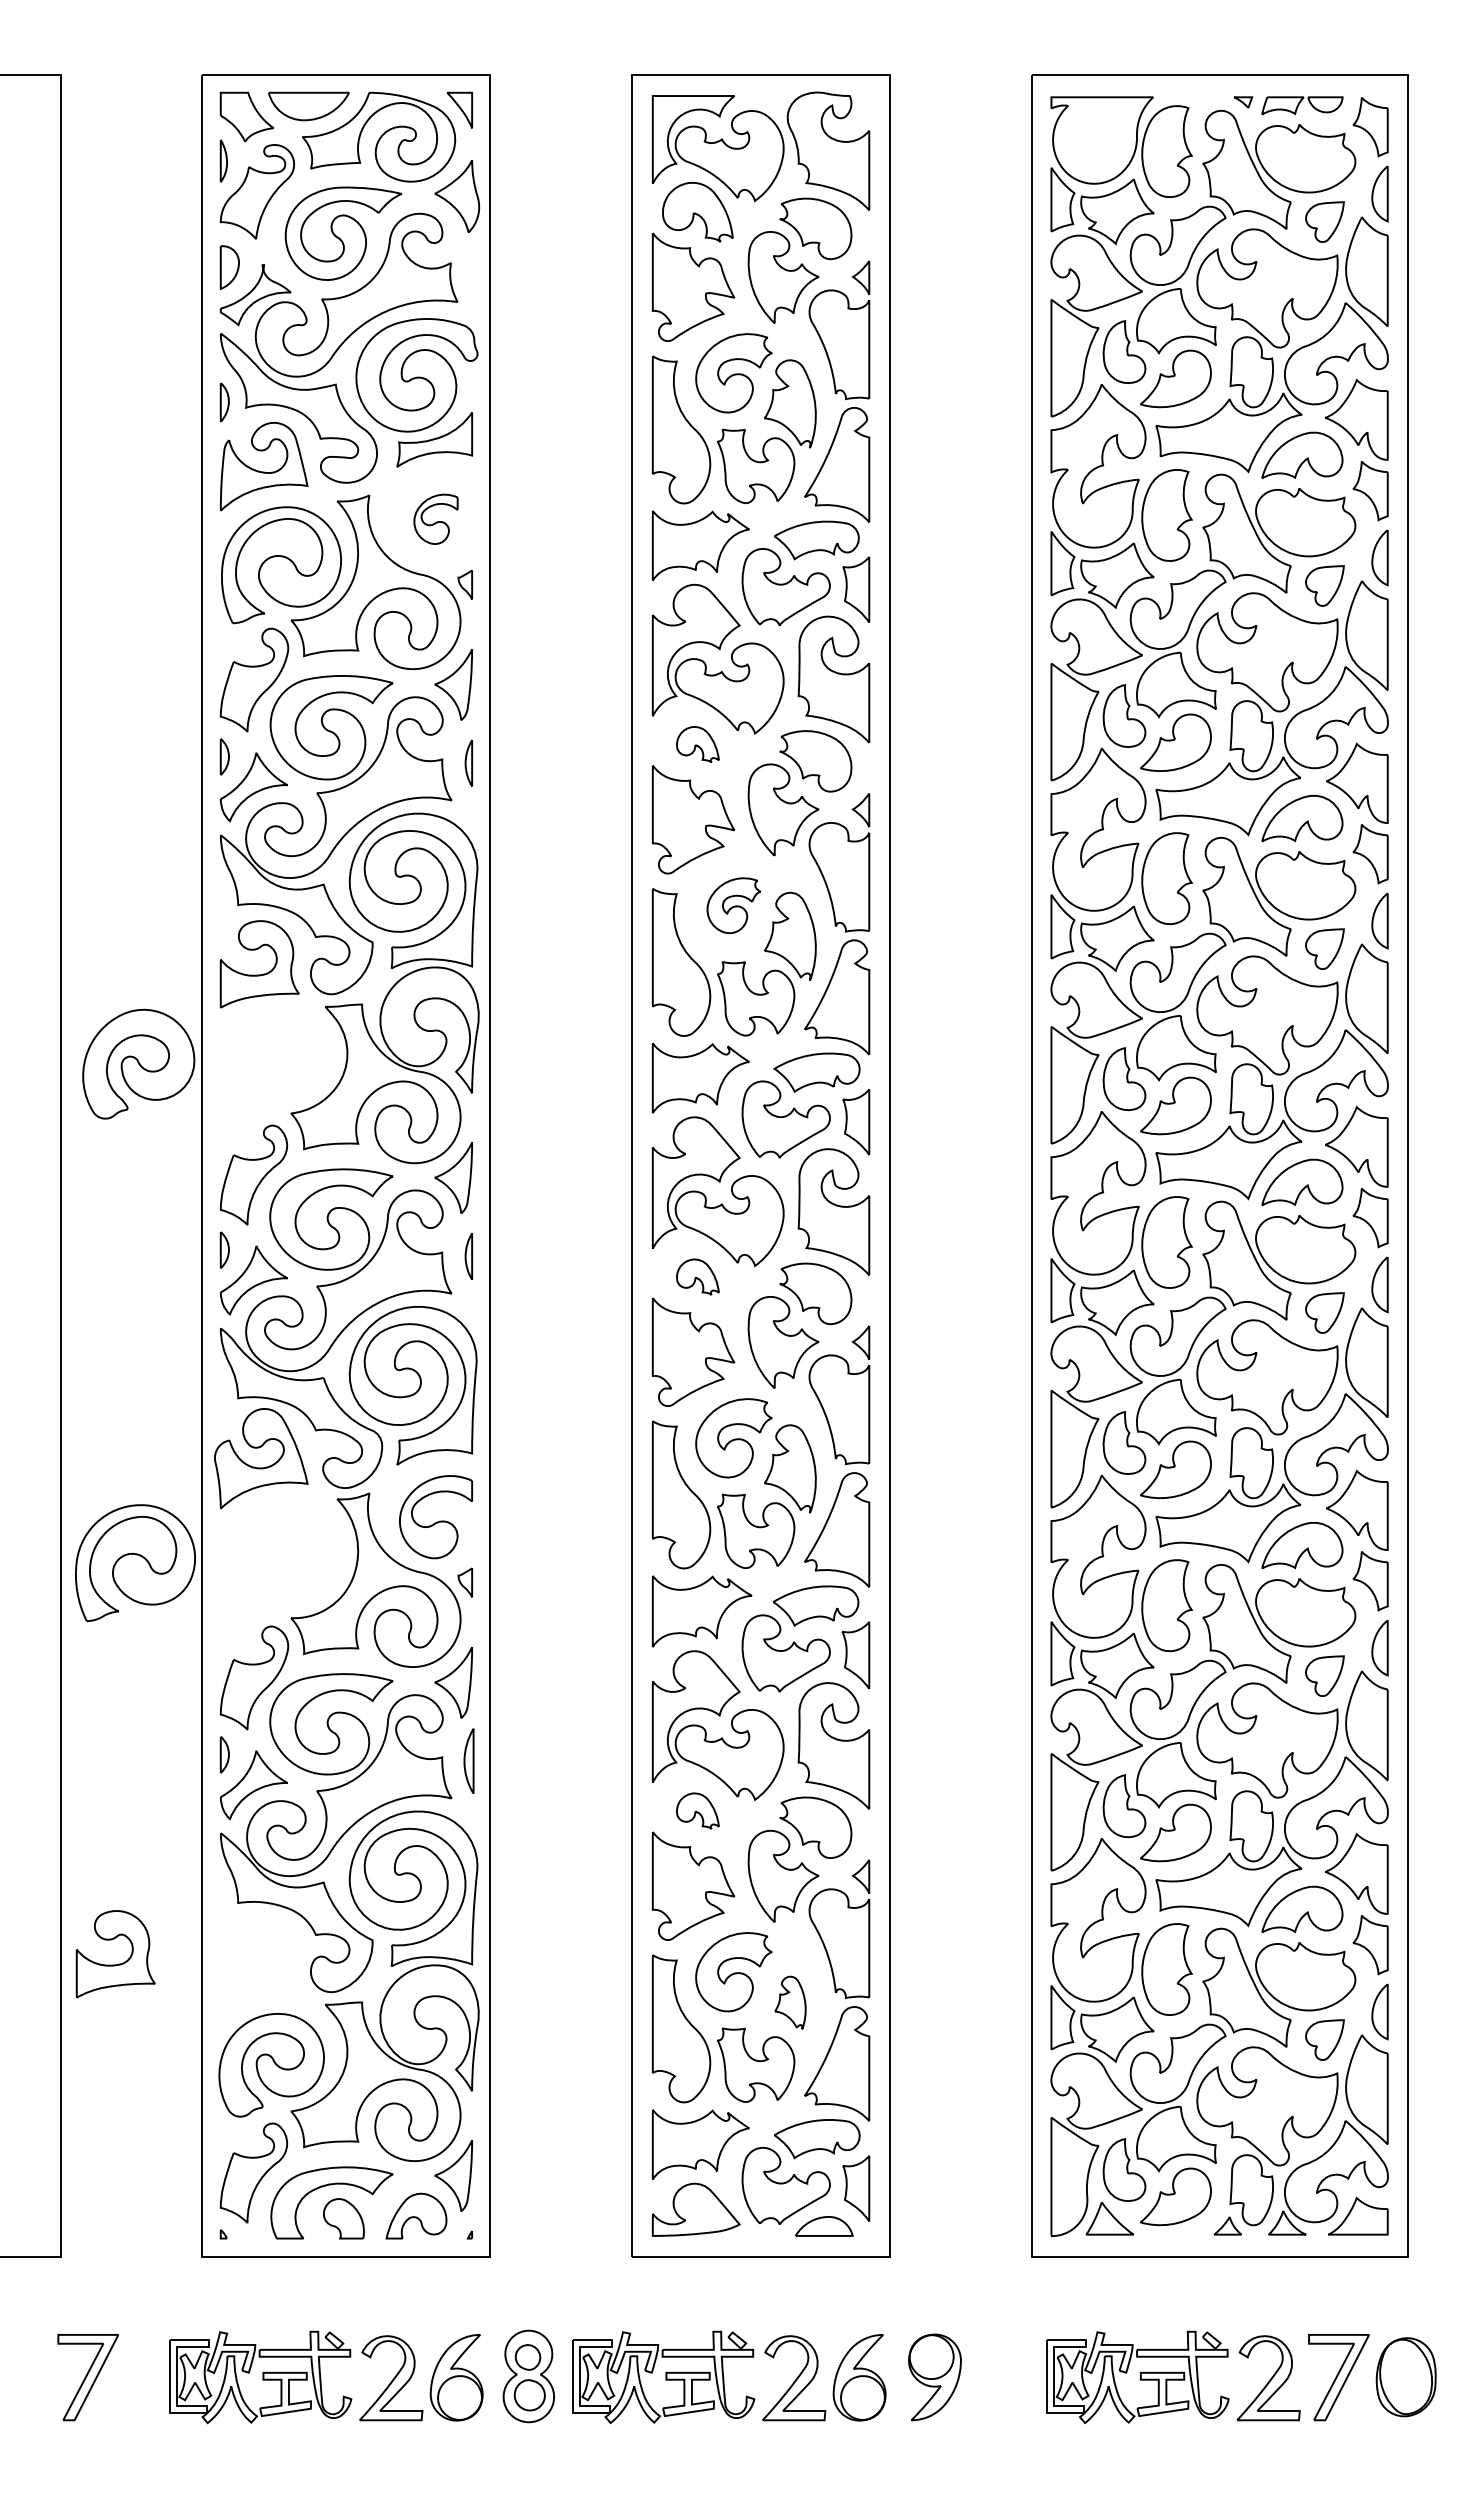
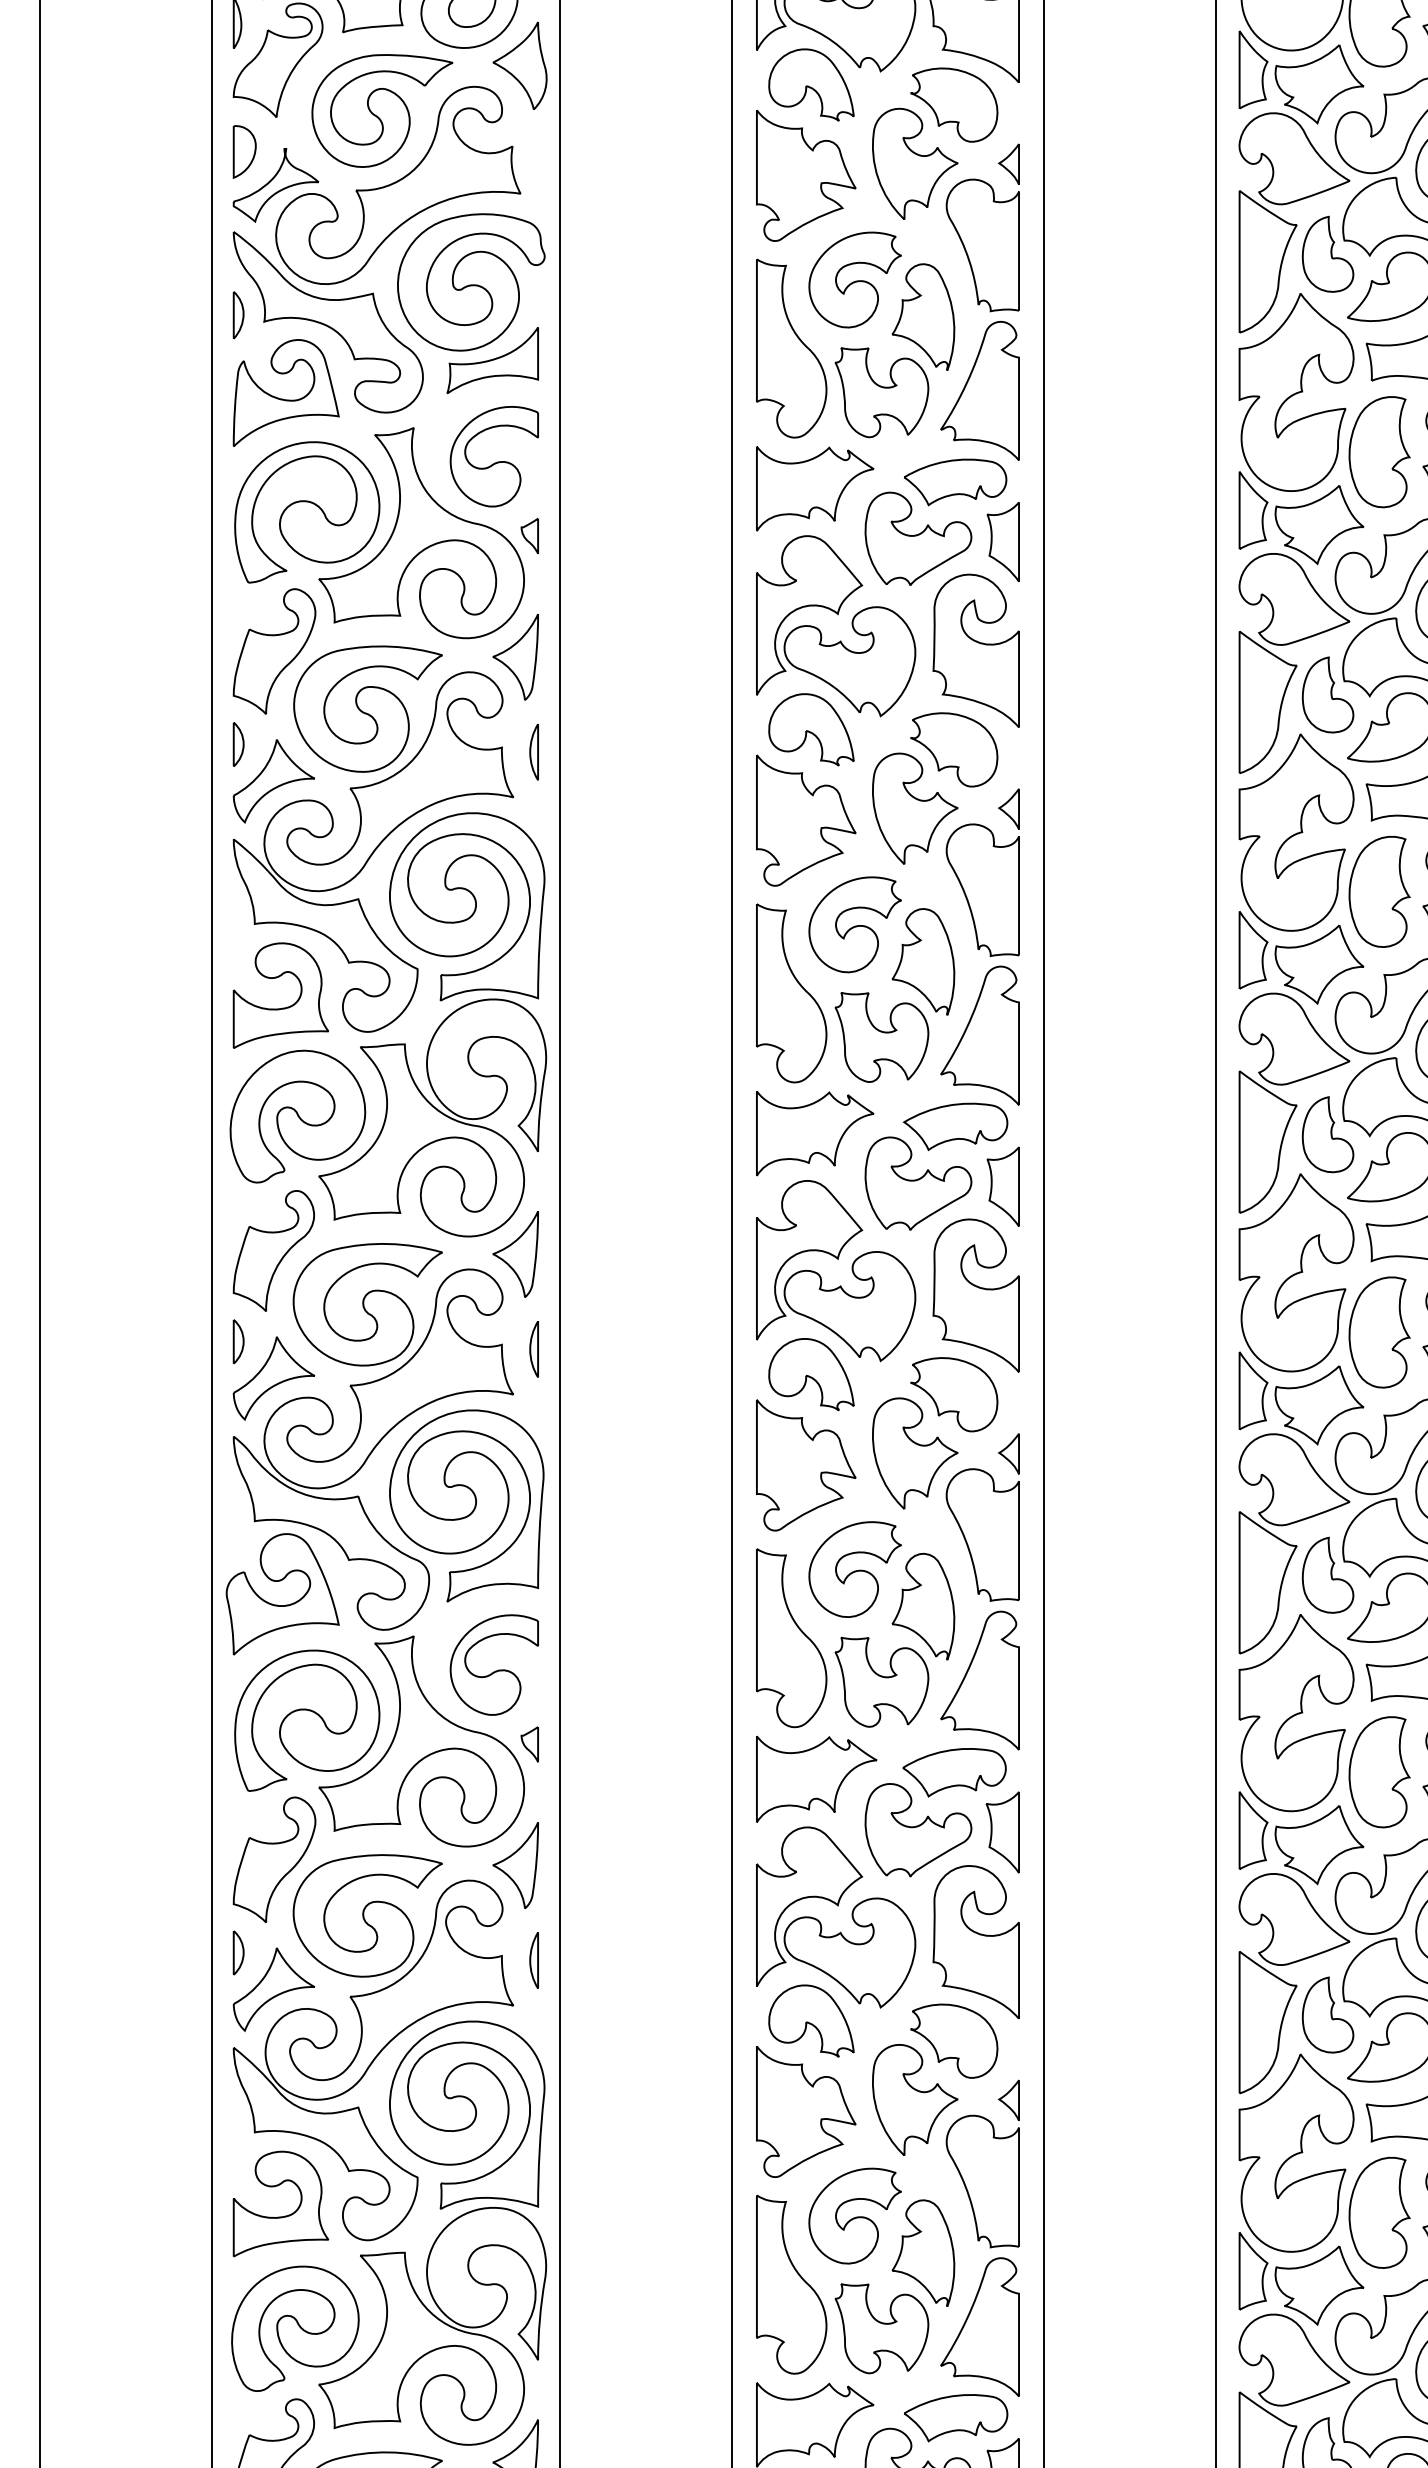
part: (435, 519) -> (493, 457), size x1.67
part: (697, 744) -> (811, 729), size x1.67
part: (733, 905) -> (854, 924), size x1.43
part: (138, 1063) -> (297, 1115), moved
part: (697, 1276) -> (811, 1373), size x1.67
part: (135, 1562) -> (307, 1719), moved
part: (468, 1760) -> (533, 1959), size x0.71
part: (697, 1810) -> (811, 2020), size x1.67
part: (119, 1963) -> (285, 2215), moved
part: (790, 2002) -> (923, 2252), size x1.67

